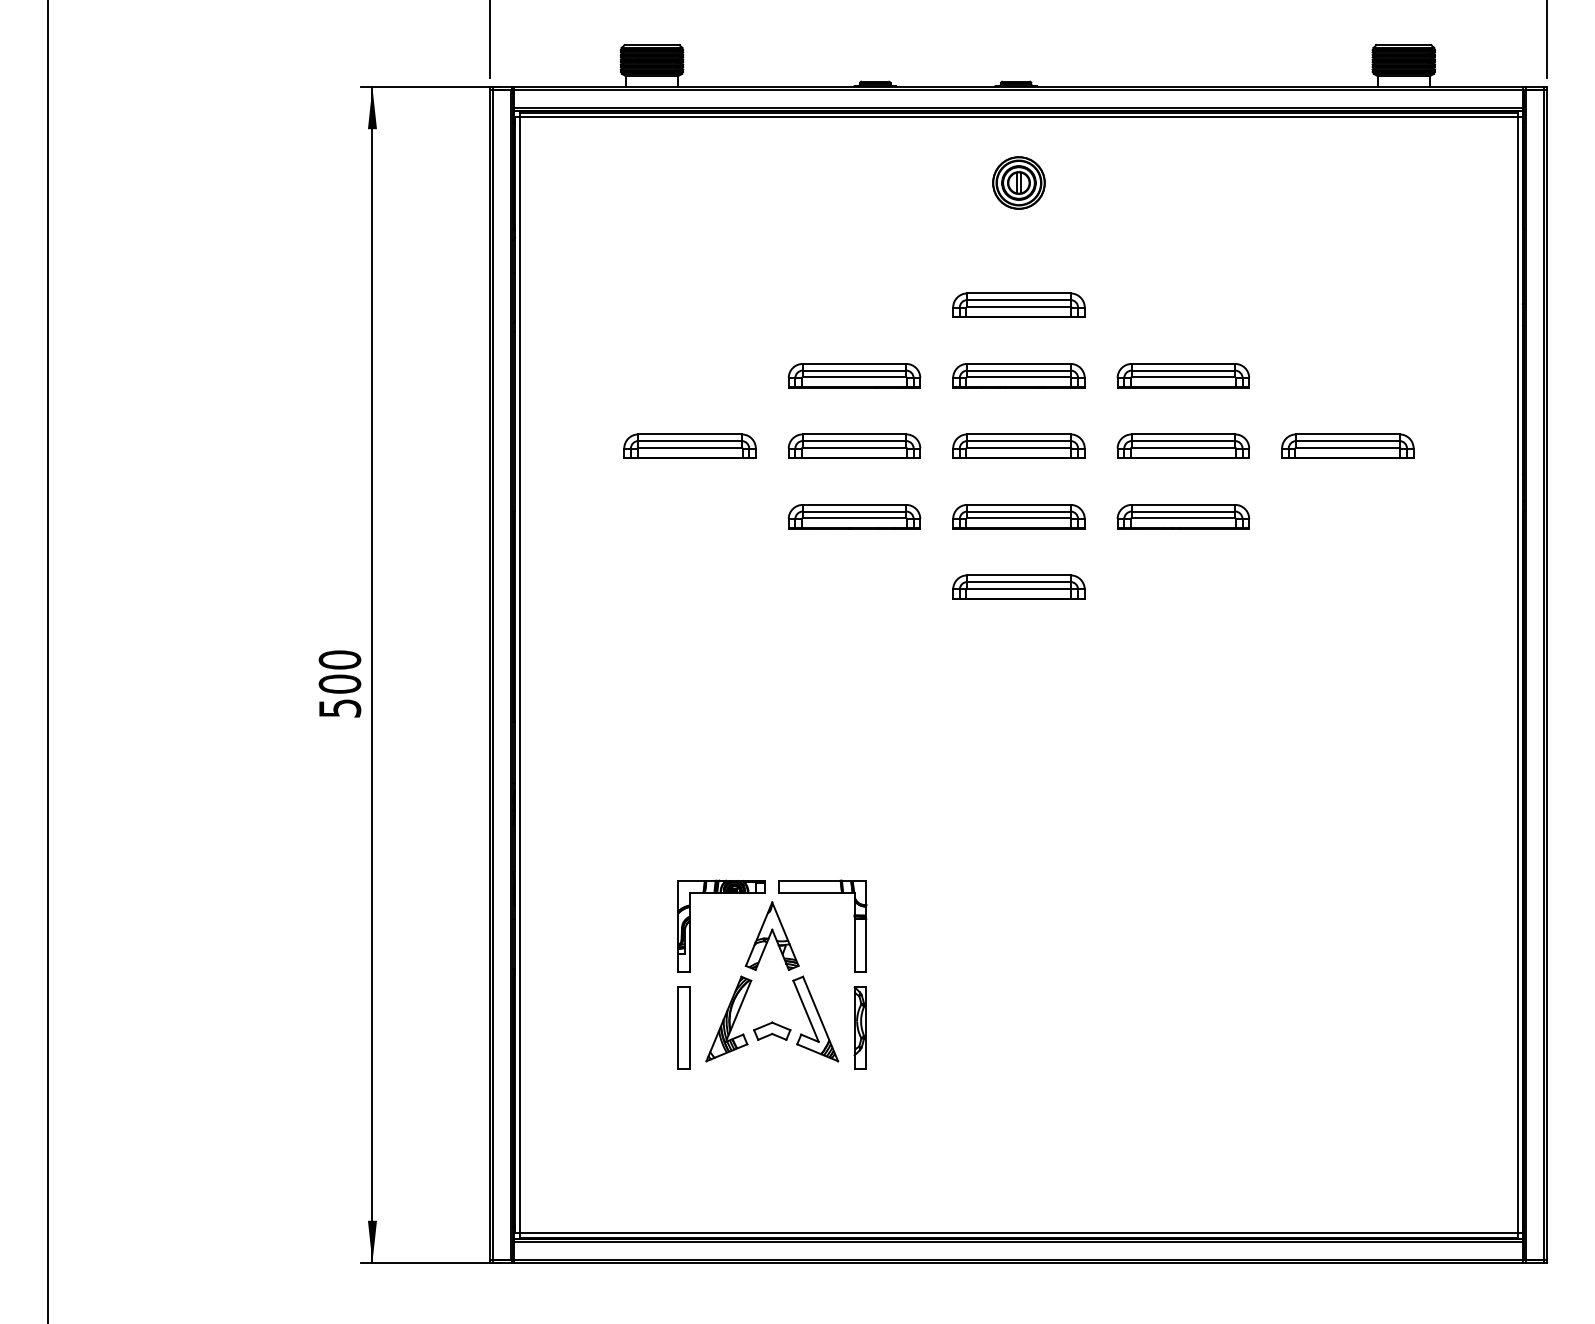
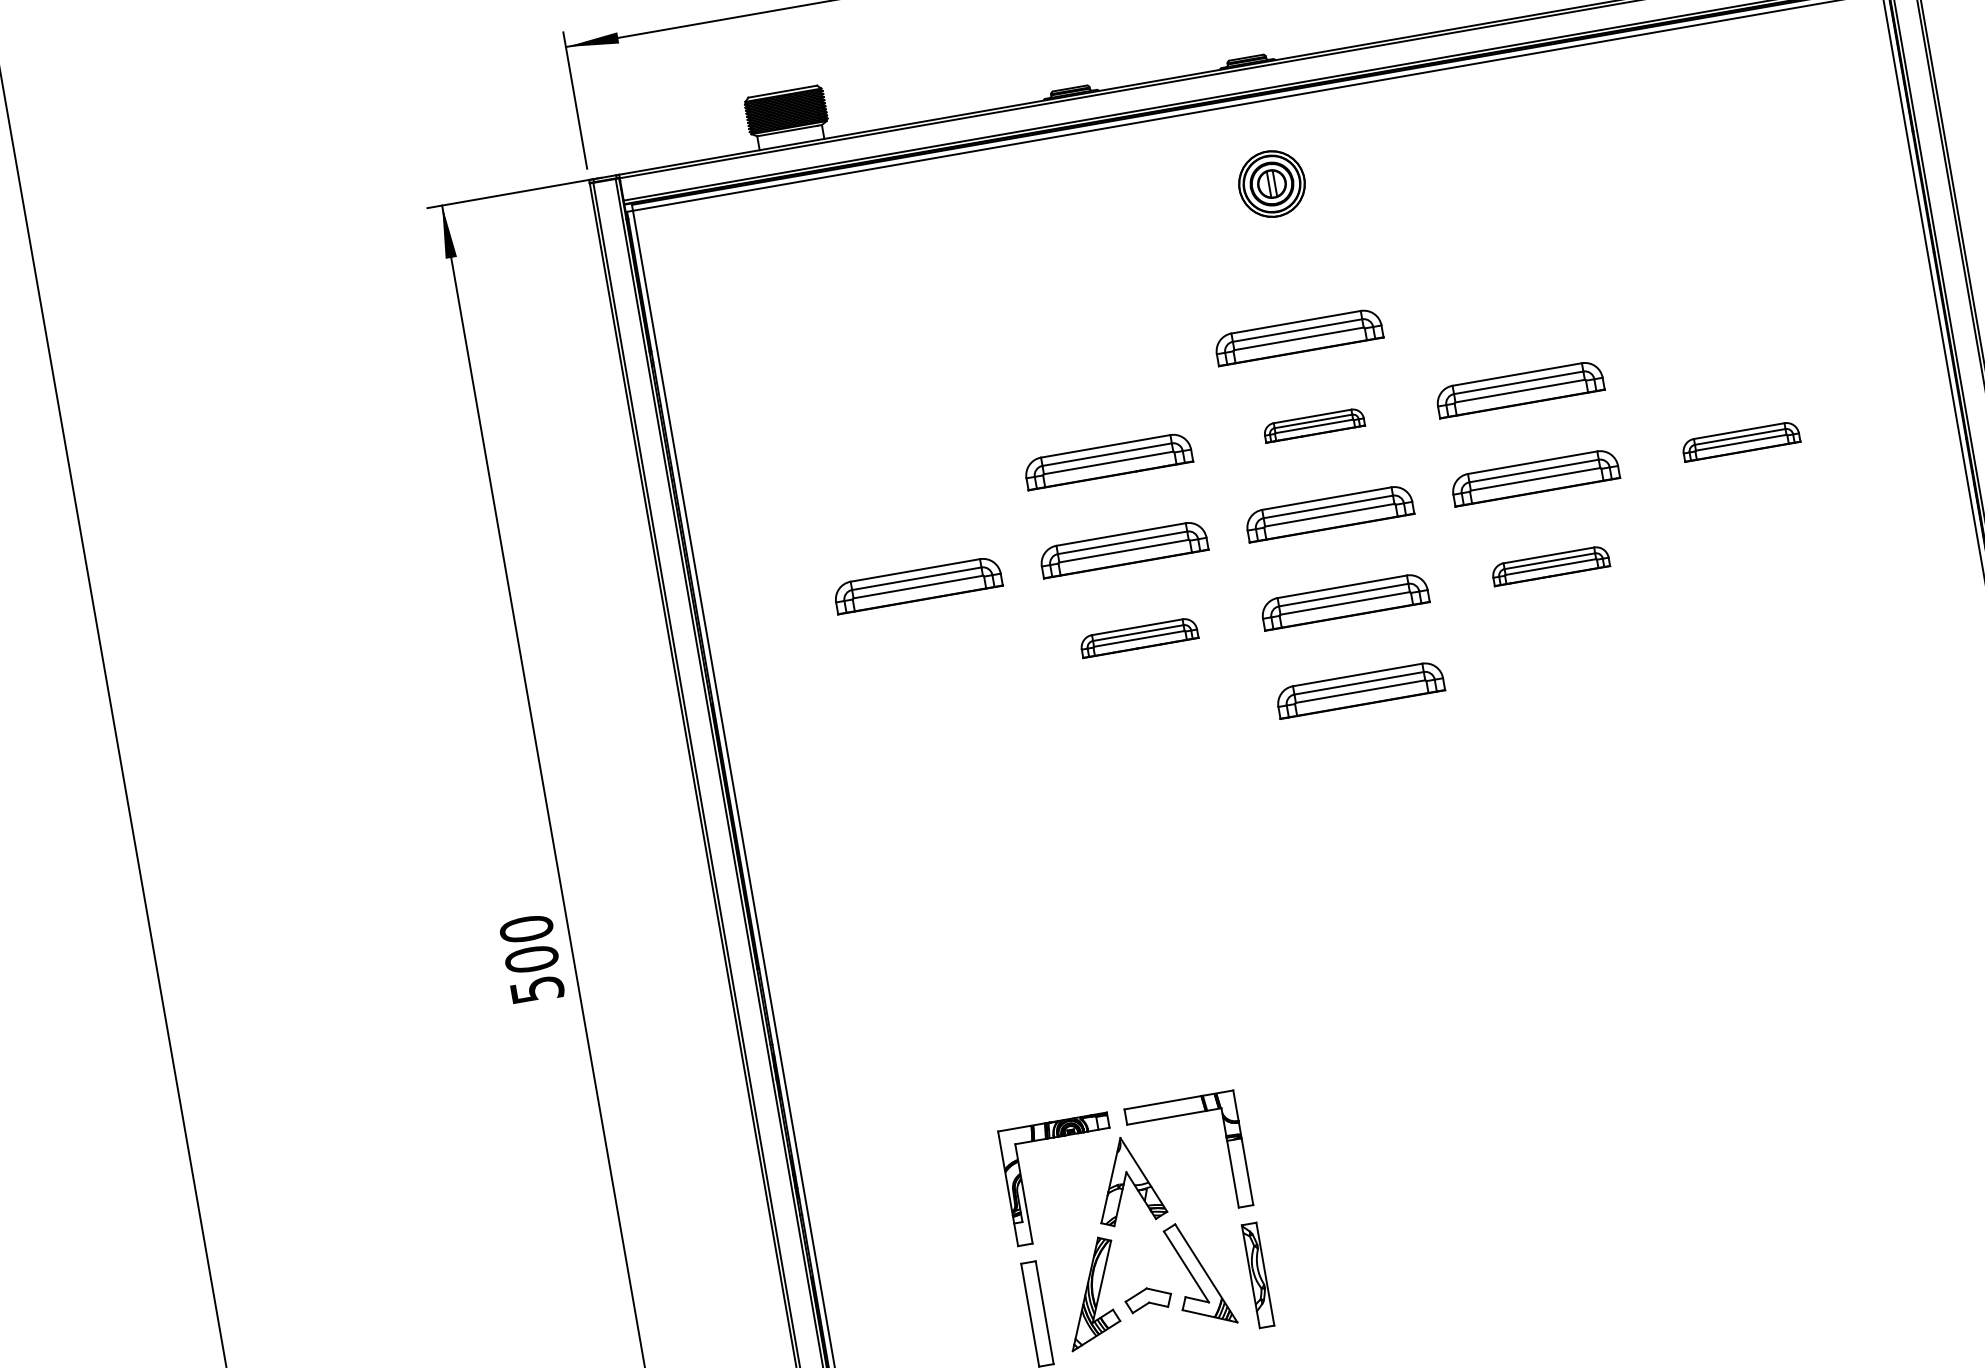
part: (1018, 375) -> (1313, 424), size x0.6
part: (1347, 445) -> (1740, 440), size x0.7
part: (854, 516) -> (1139, 637), size x0.7
part: (1183, 516) -> (1550, 565), size x0.7

